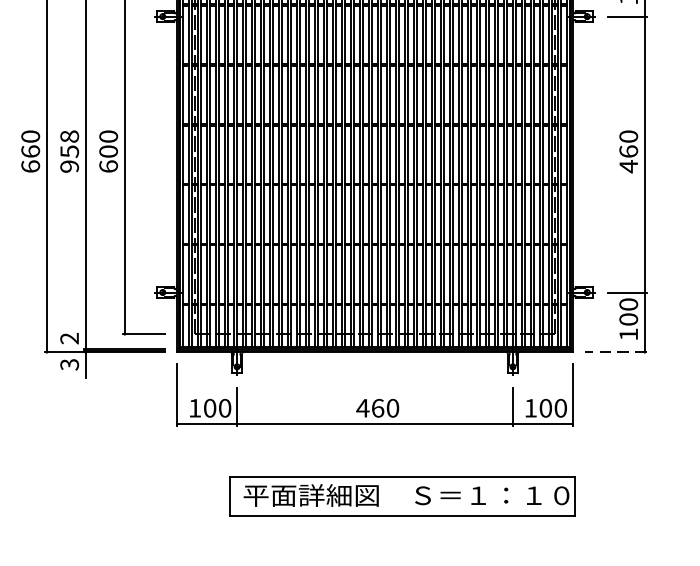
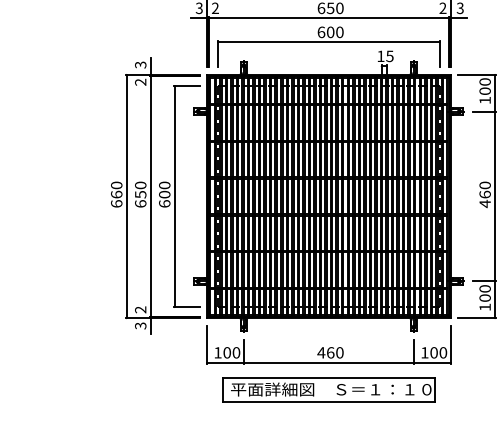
text: (69, 151) -> (140, 194), 958 -> 650
line: (614, 352) -> (476, 318), dashed -> solid
part: (402, 495) -> (328, 389), moved

